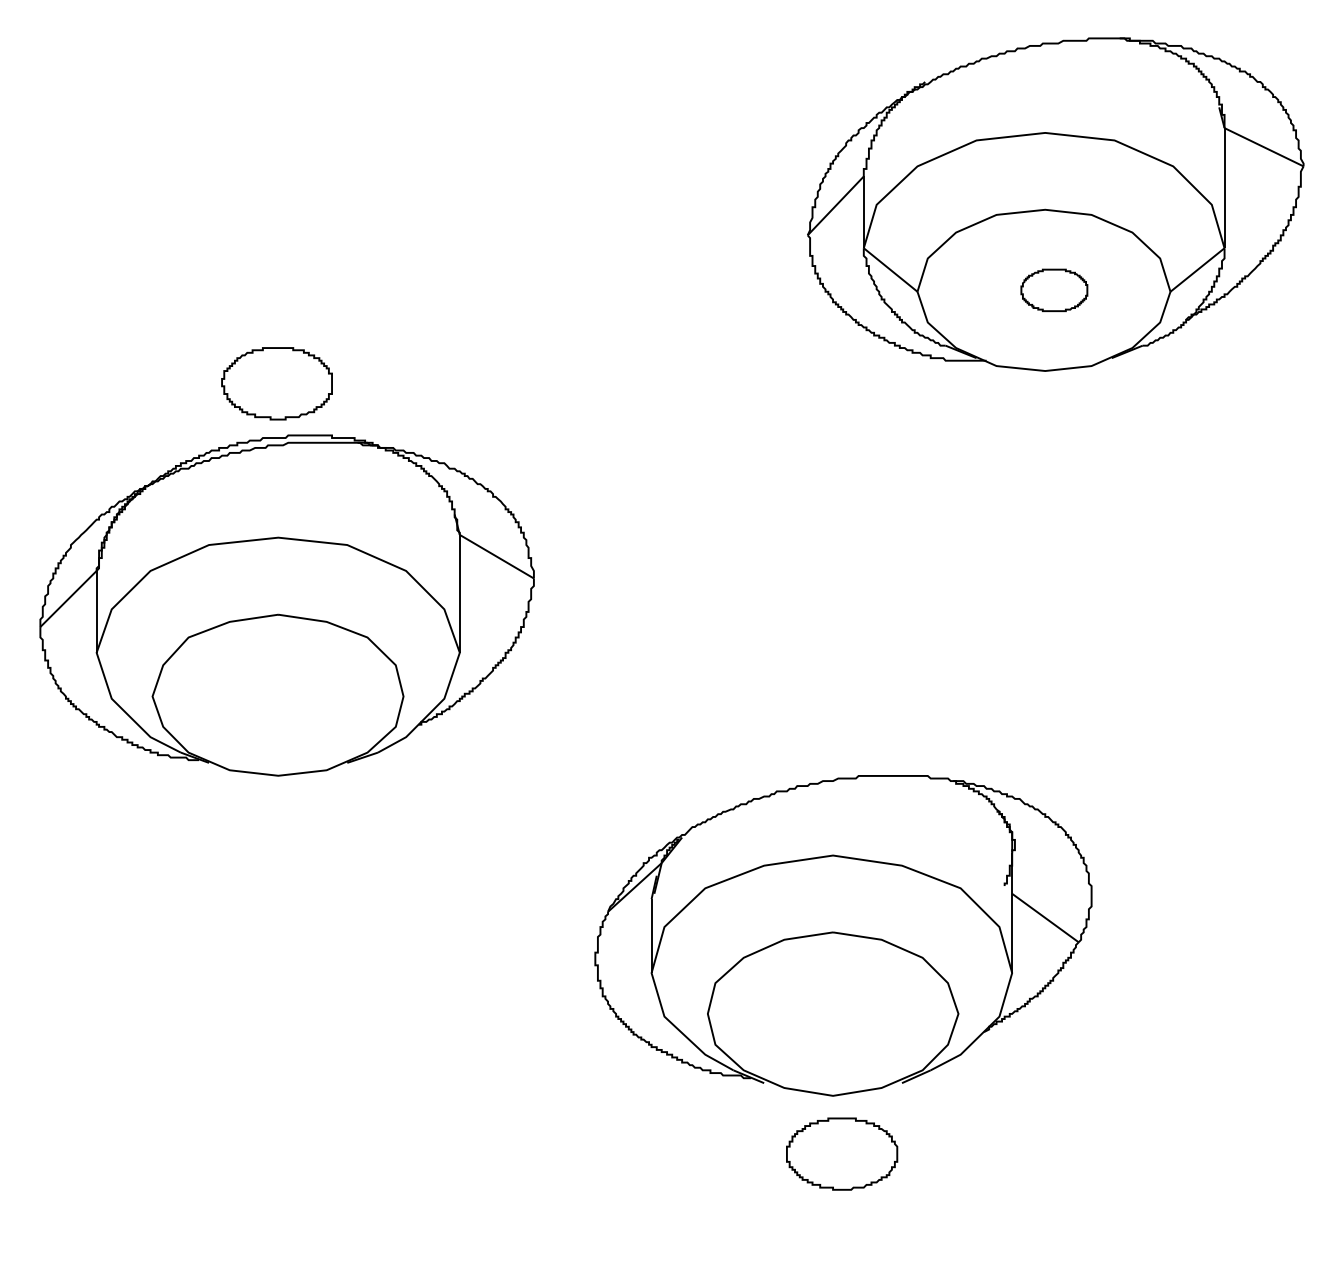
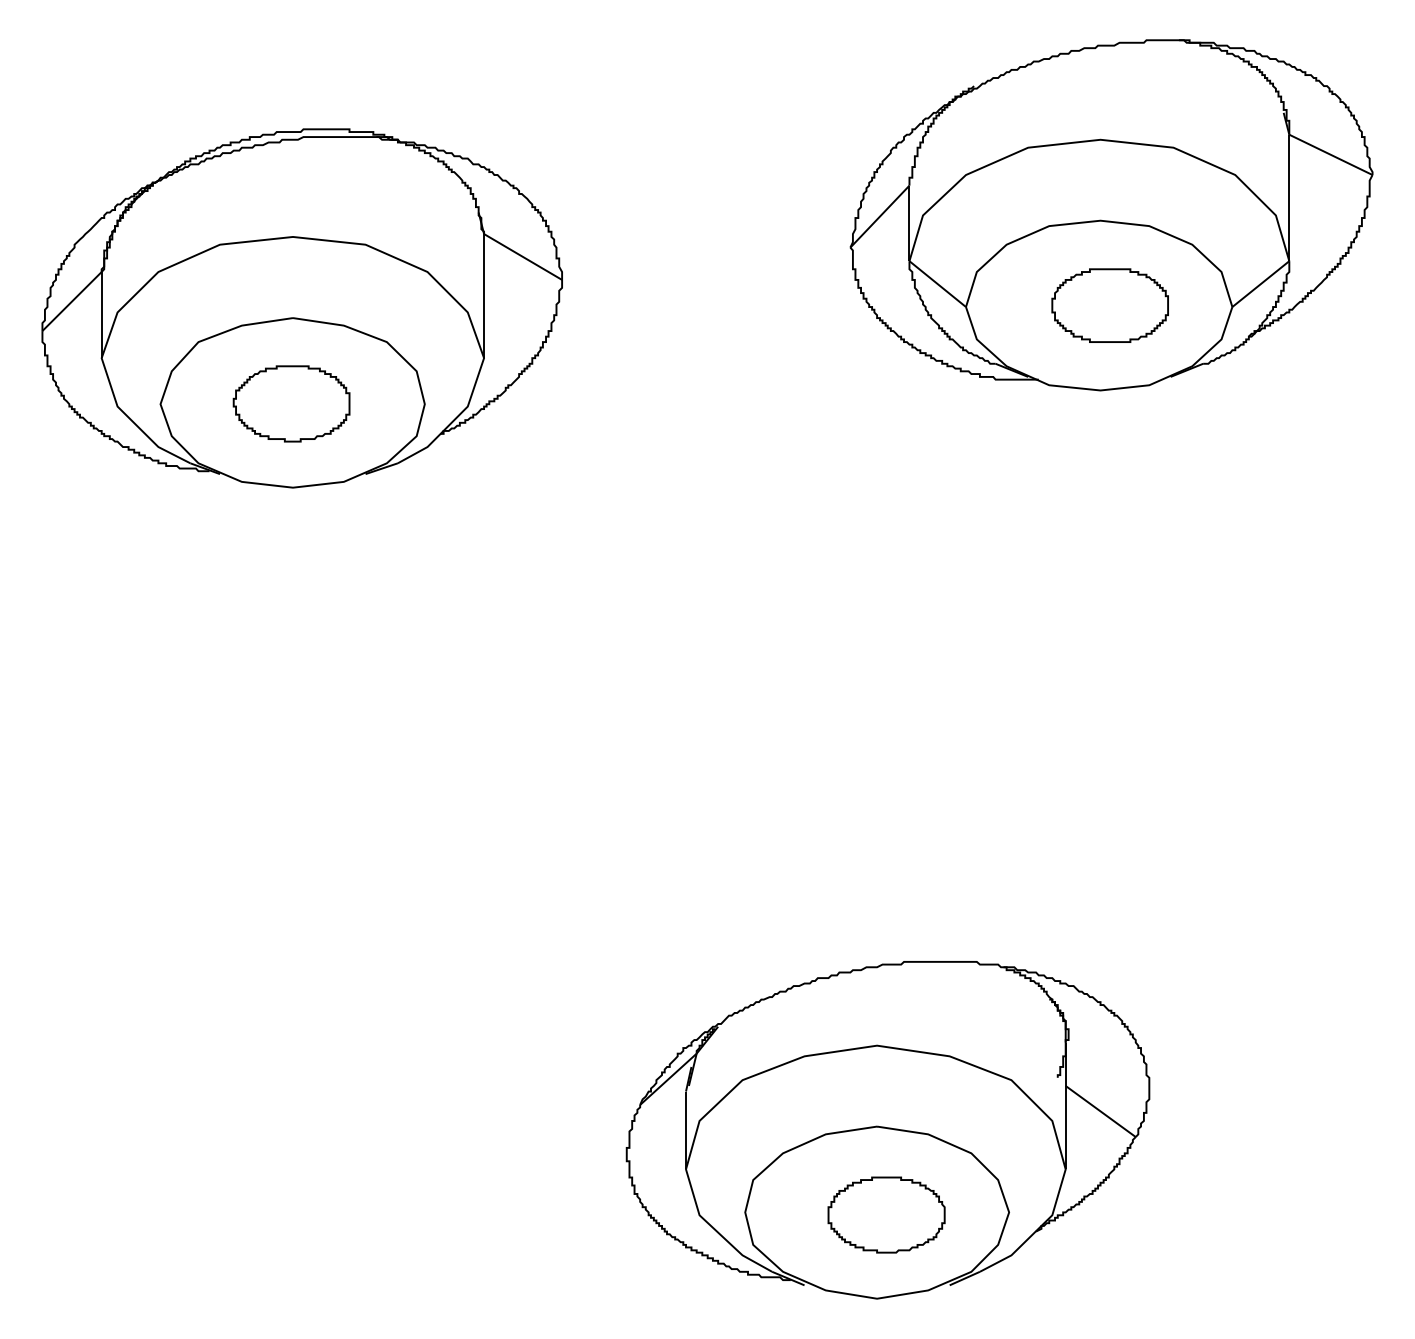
part: (1053, 290) -> (1109, 305), size x1.67
part: (286, 605) -> (301, 308), moved
part: (842, 936) -> (887, 1130), moved

